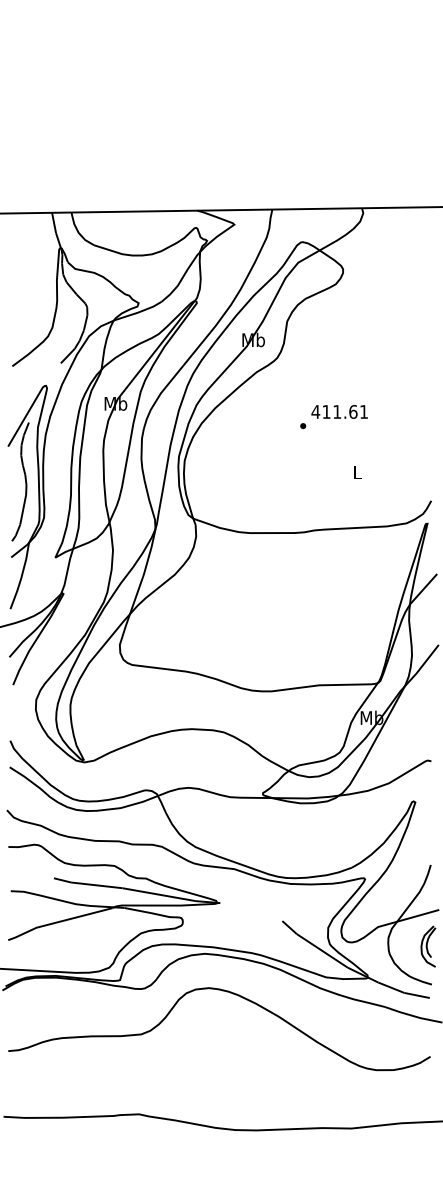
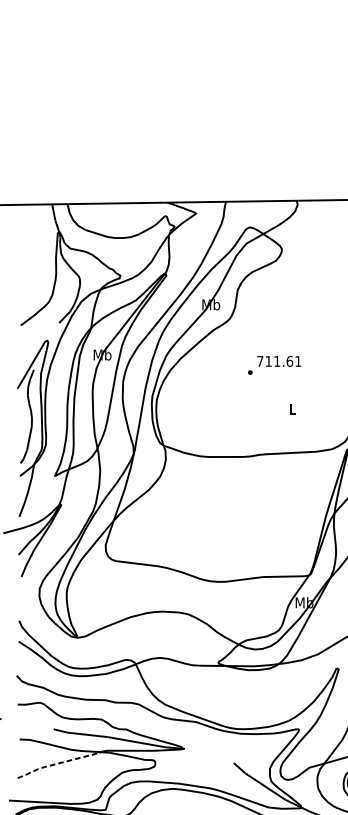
text: (315, 411) -> (260, 361), 411.61 -> 711.61
line: (58, 922) -> (57, 764), solid -> dashed

